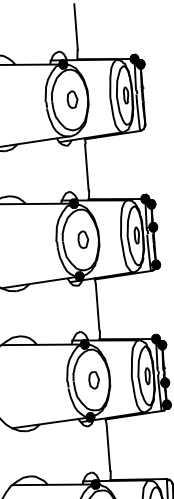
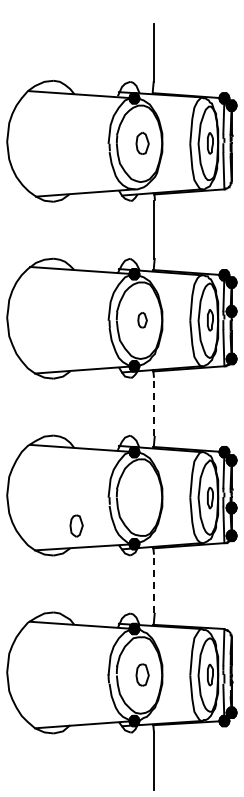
part: (83, 239) -> (142, 319), size x0.7
line: (97, 307) -> (154, 406), solid -> dashed
part: (94, 379) -> (76, 525), moved
line: (108, 448) -> (154, 584), solid -> dashed

